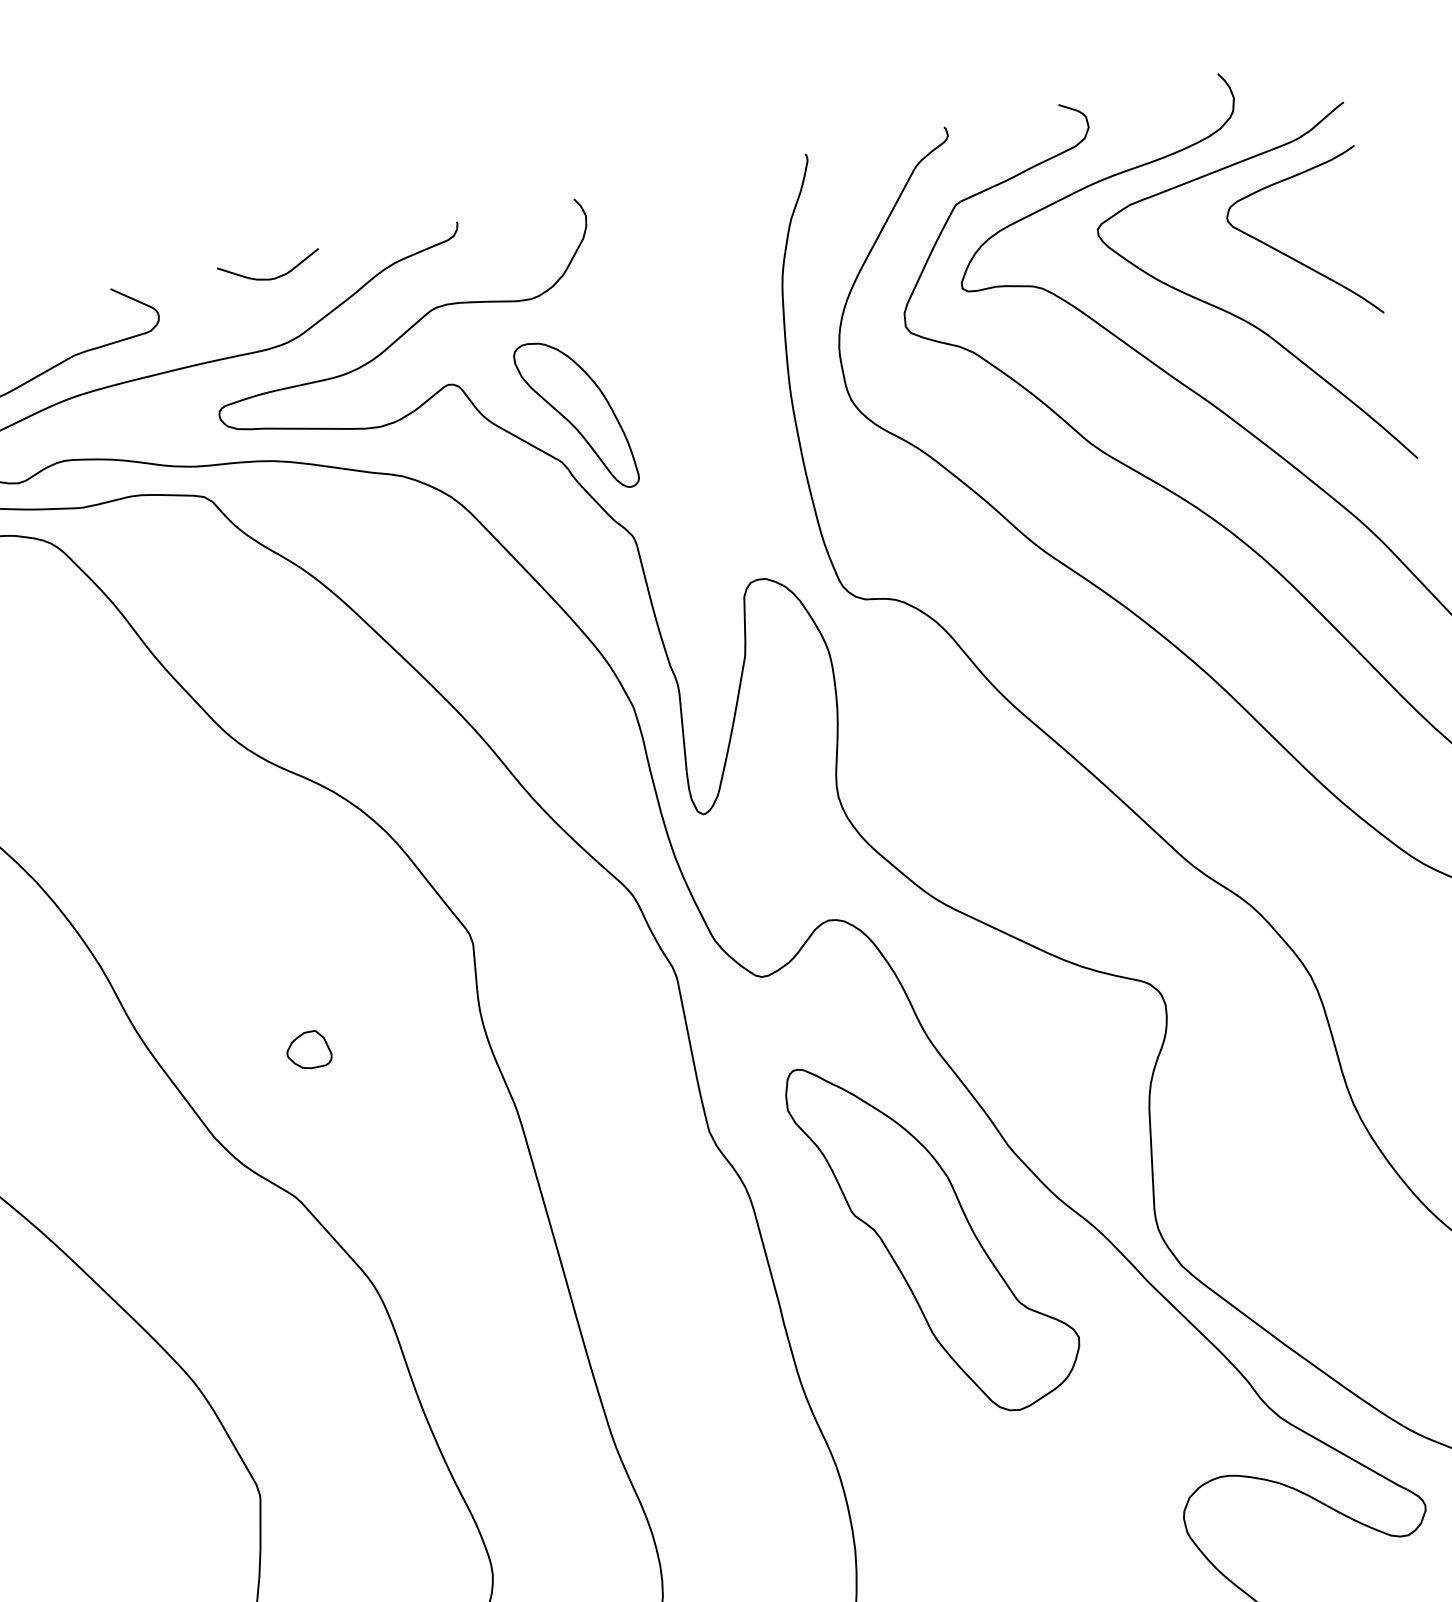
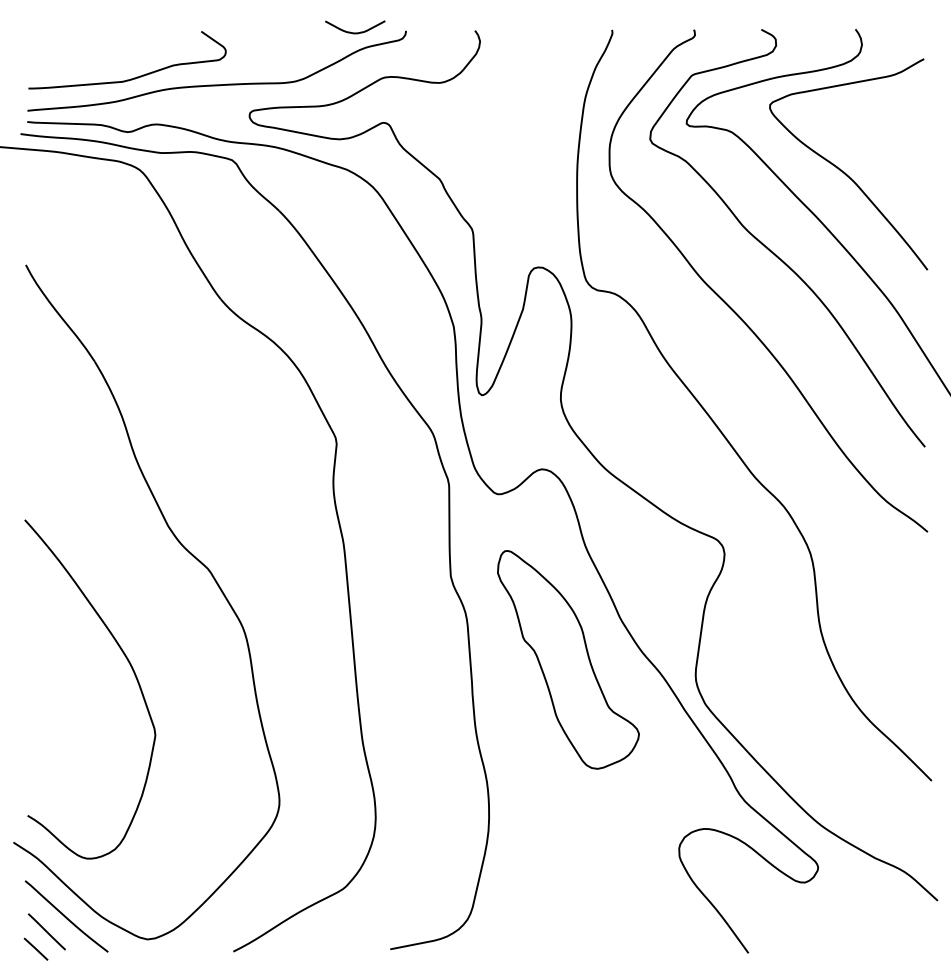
curve: (1293, 256) -> (878, 141), removed
curve: (271, 277) -> (355, 32), moved
part: (575, 416) -> (452, 154), removed
part: (308, 1049) -> (231, 486), removed

